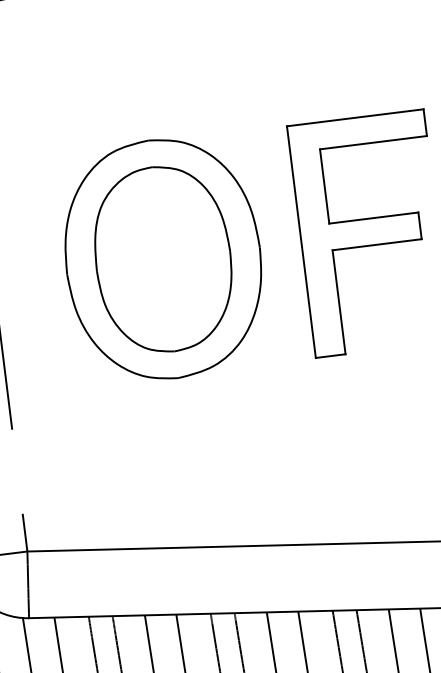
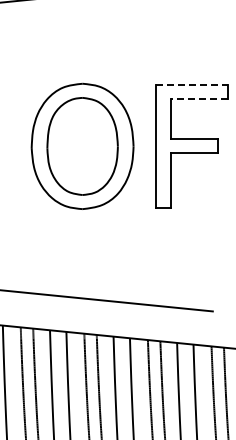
line: (357, 117) -> (192, 85), solid -> dashed
line: (371, 143) -> (198, 99), solid -> dashed

